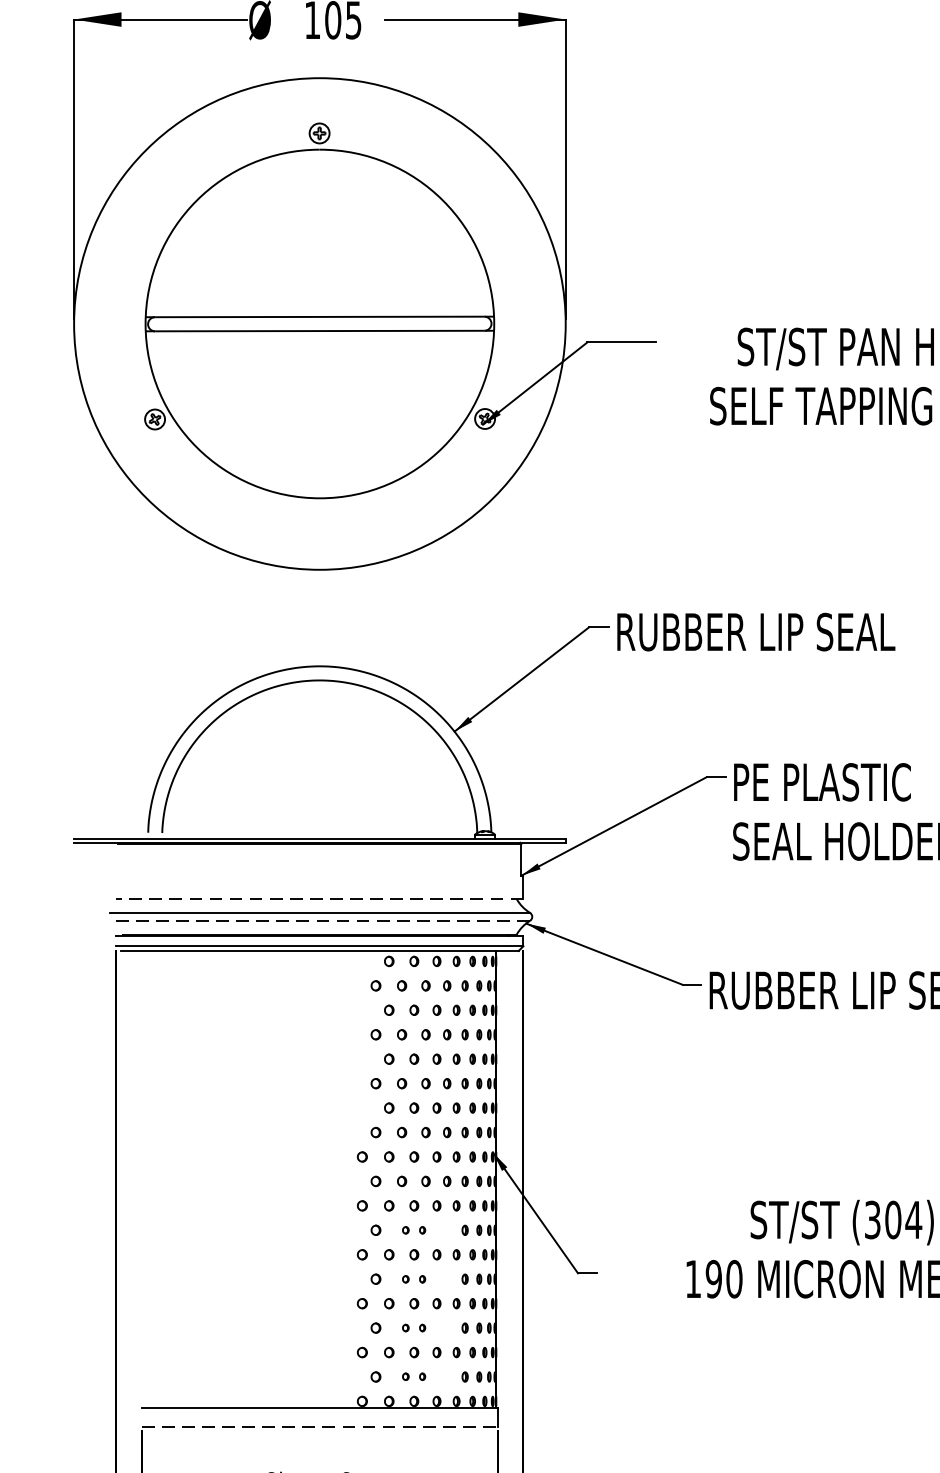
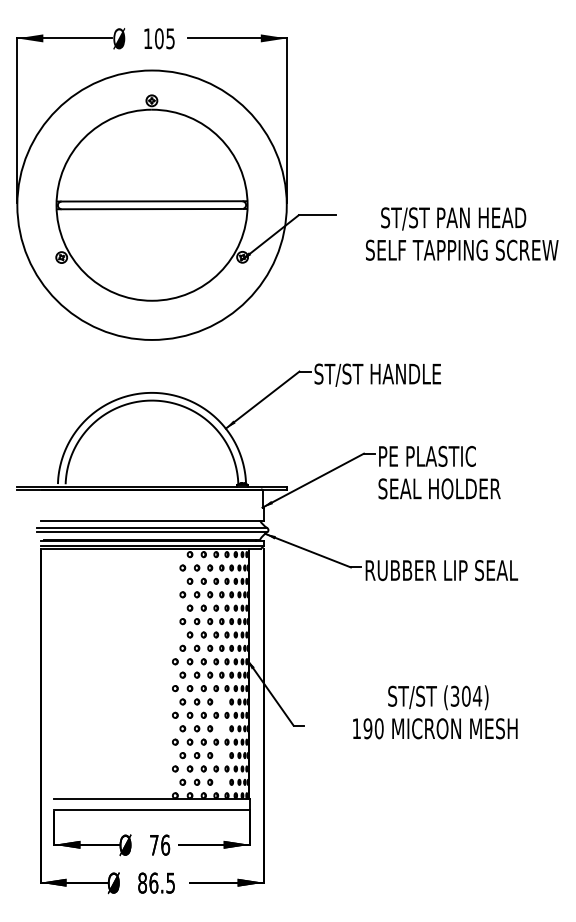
text: (754, 632) -> (390, 374), RUBBER LIP SEAL -> ST/ST HANDLE
line: (320, 899) -> (152, 520), dashed -> solid
line: (318, 921) -> (151, 532), dashed -> solid
part: (413, 1229) -> (203, 701), size x1.43
part: (413, 1278) -> (203, 728), size x1.43
part: (413, 1327) -> (203, 755), size x1.43
part: (413, 1375) -> (203, 781), size x1.43
line: (320, 1426) -> (152, 809), dashed -> solid

